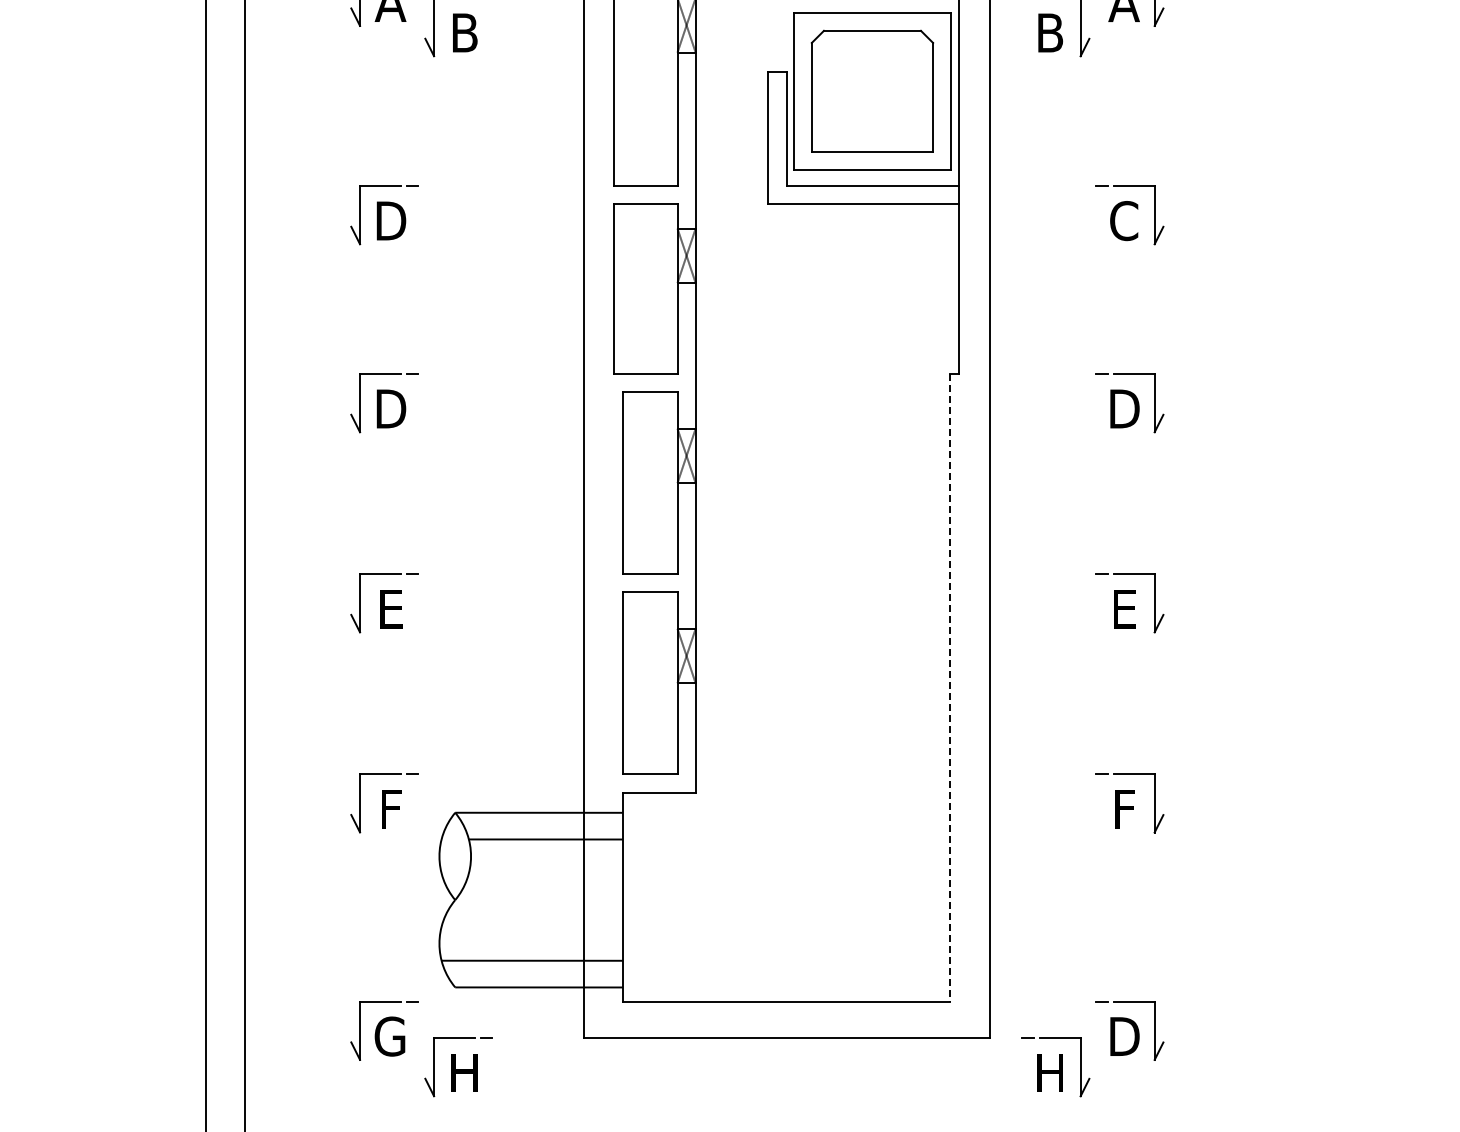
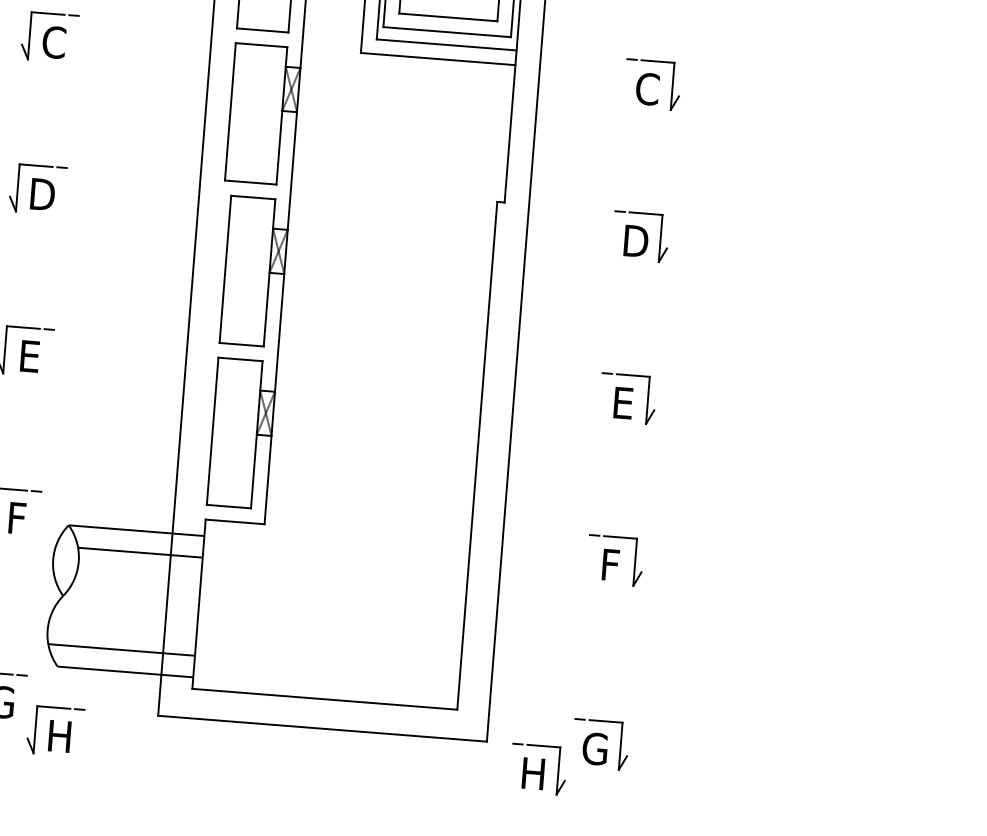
text: (391, 221) -> (54, 42), D -> C
line: (950, 687) -> (477, 455), dashed -> solid
text: (1123, 1036) -> (595, 748), D -> G

